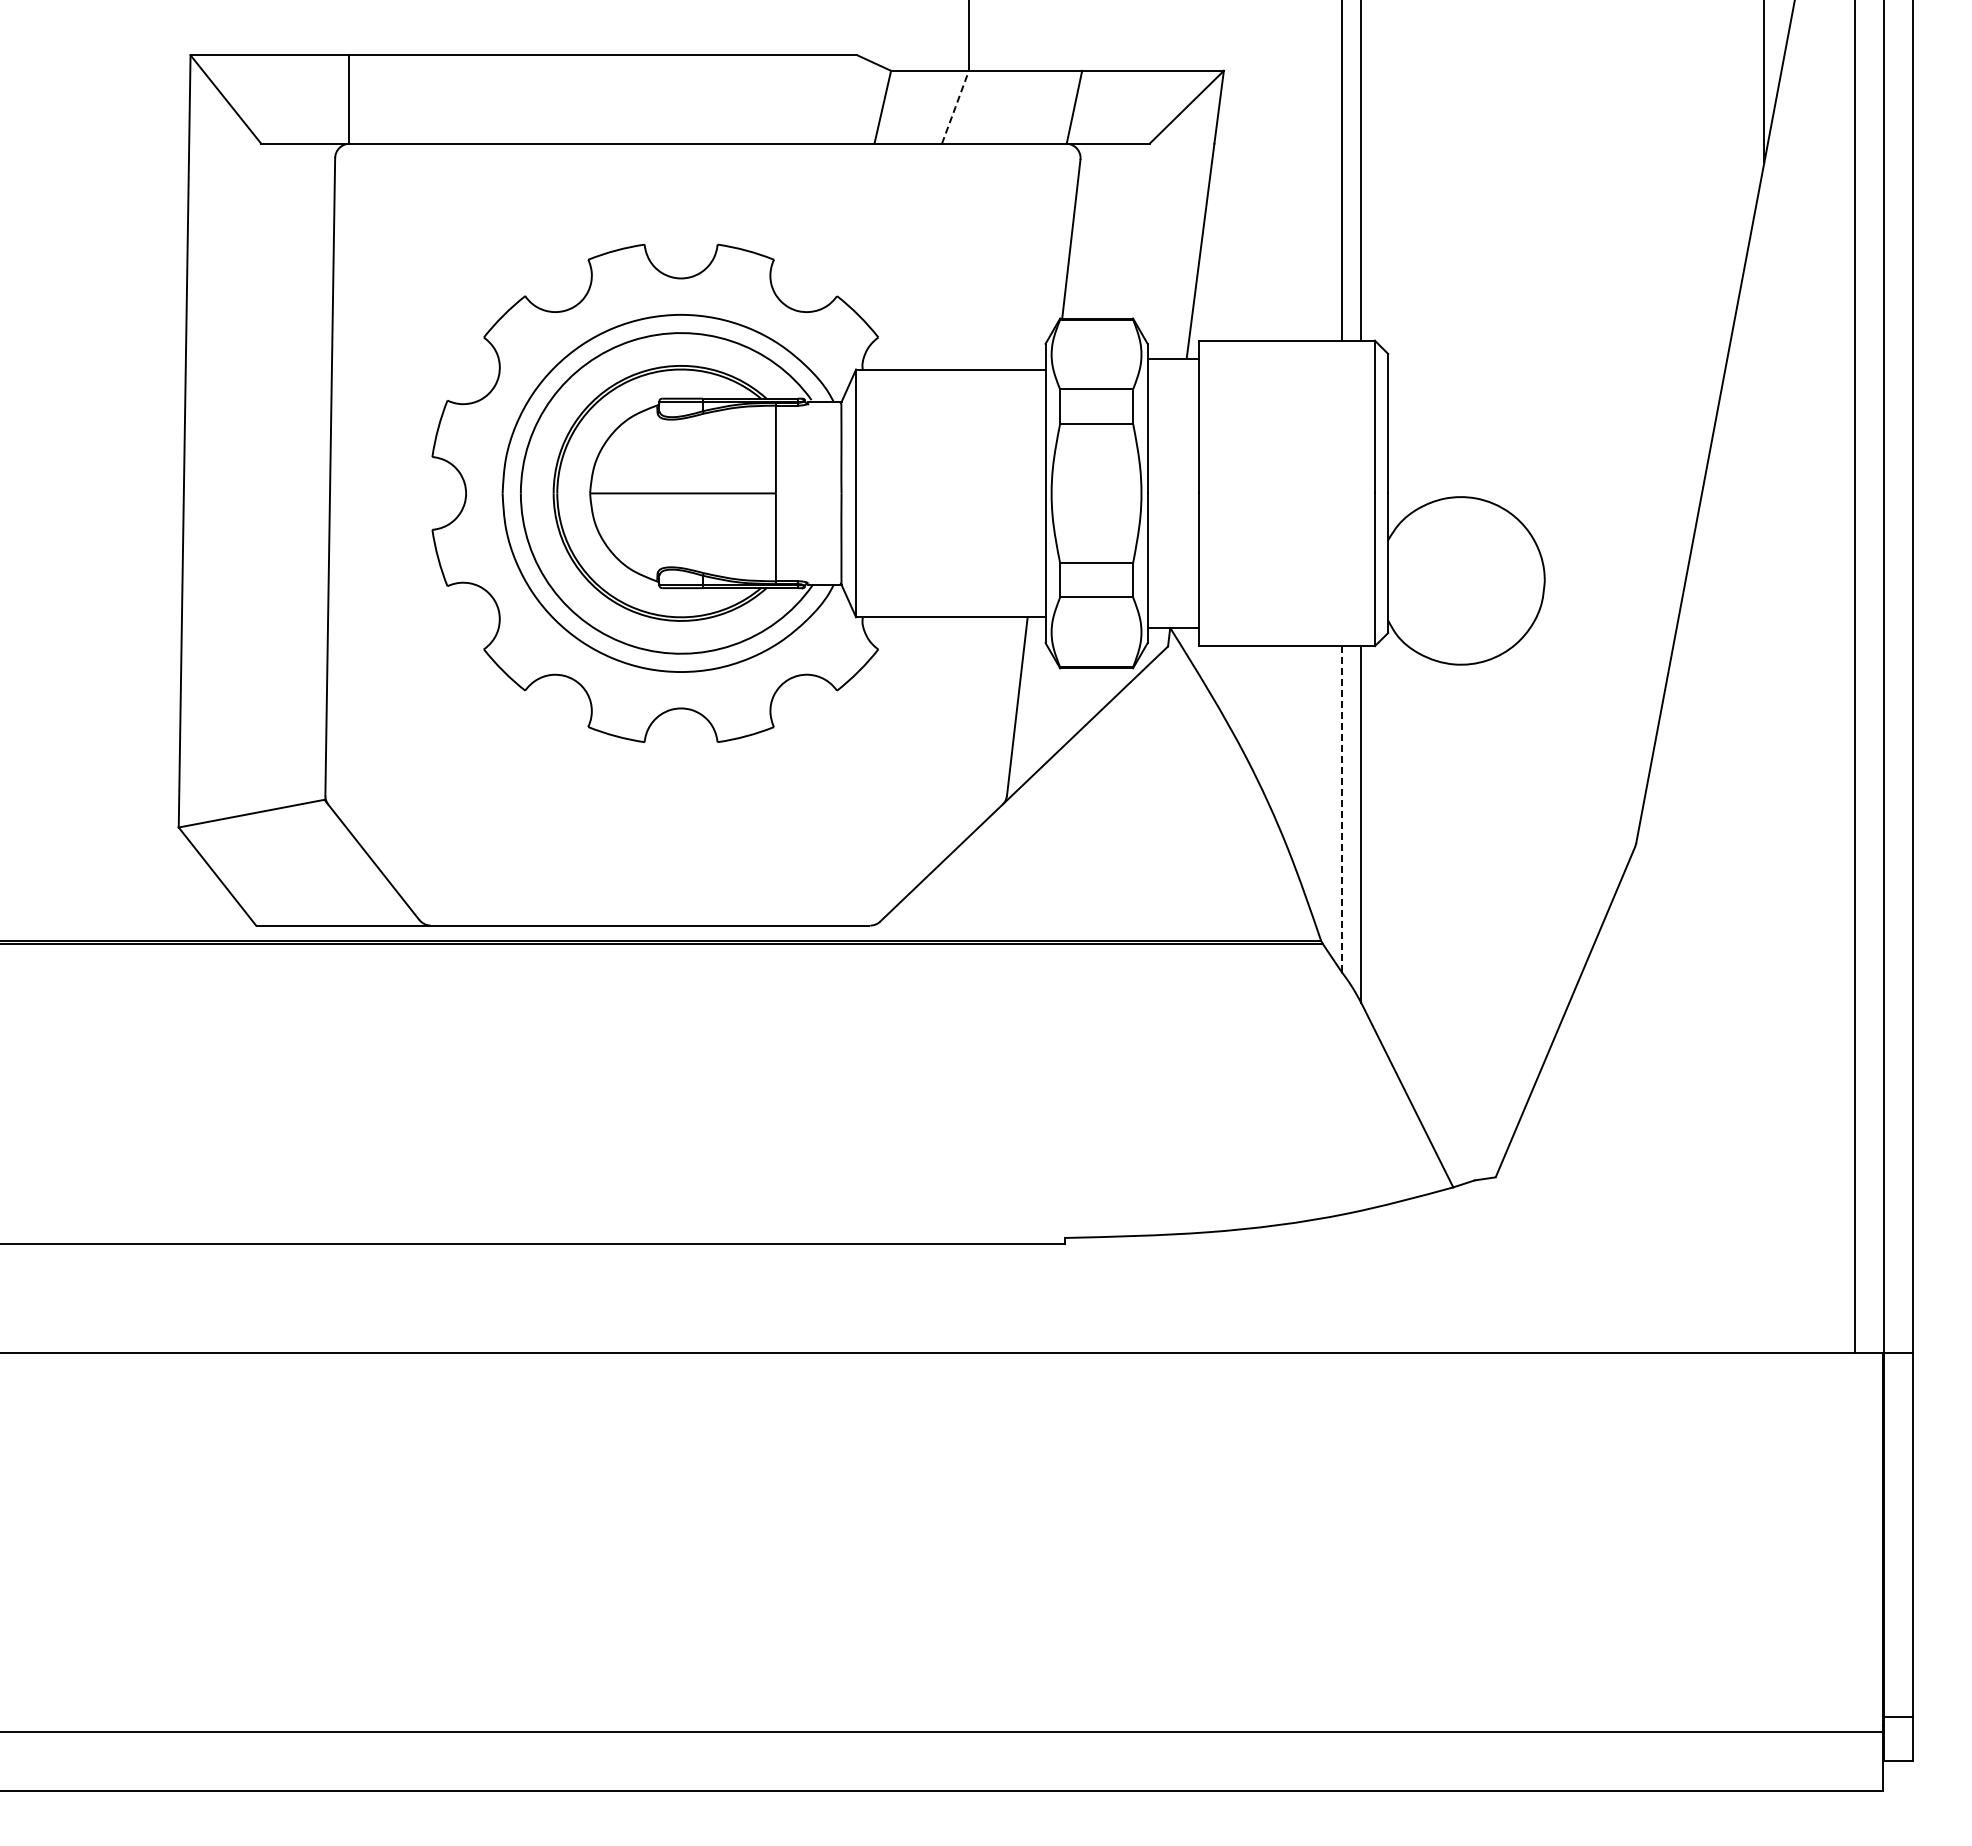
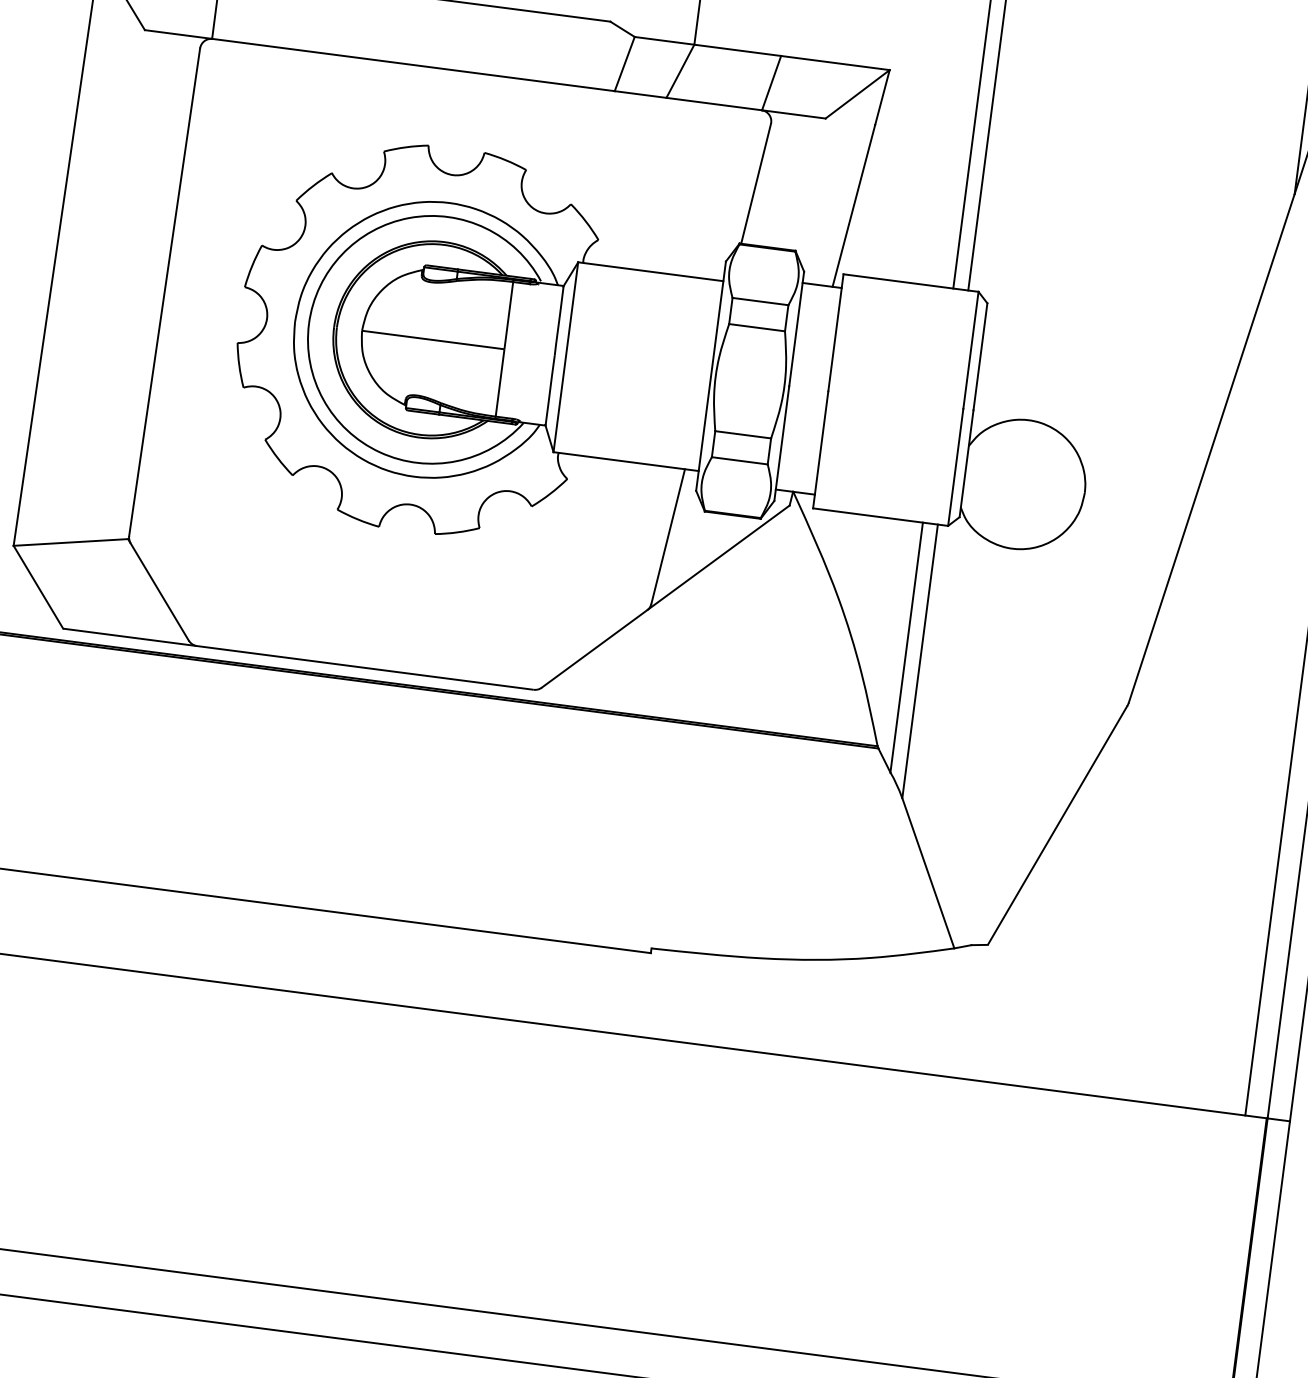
line: (955, 107) -> (680, 71), dashed -> solid
line: (1341, 808) -> (906, 646), dashed -> solid

